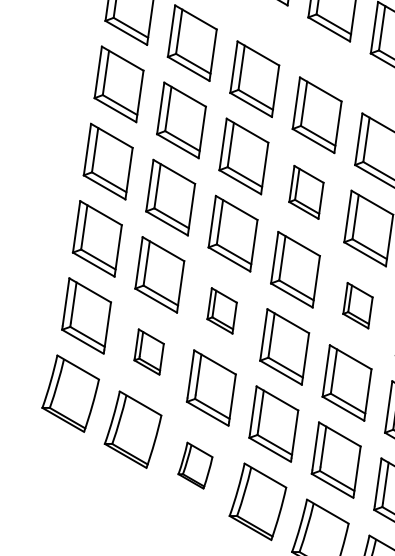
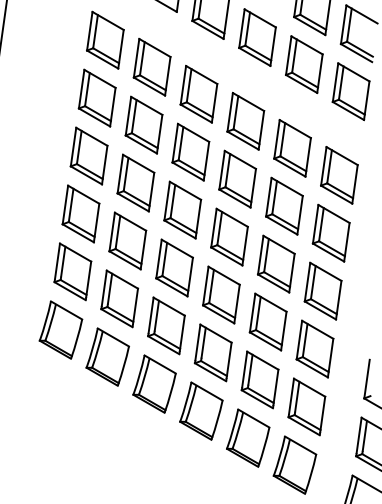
part: (306, 191) -> (237, 178), size x1.43
part: (358, 304) -> (276, 263), size x1.67
part: (222, 310) -> (174, 267), size x1.67
part: (148, 351) -> (119, 298), size x1.67
part: (195, 464) -> (154, 383), size x1.67

